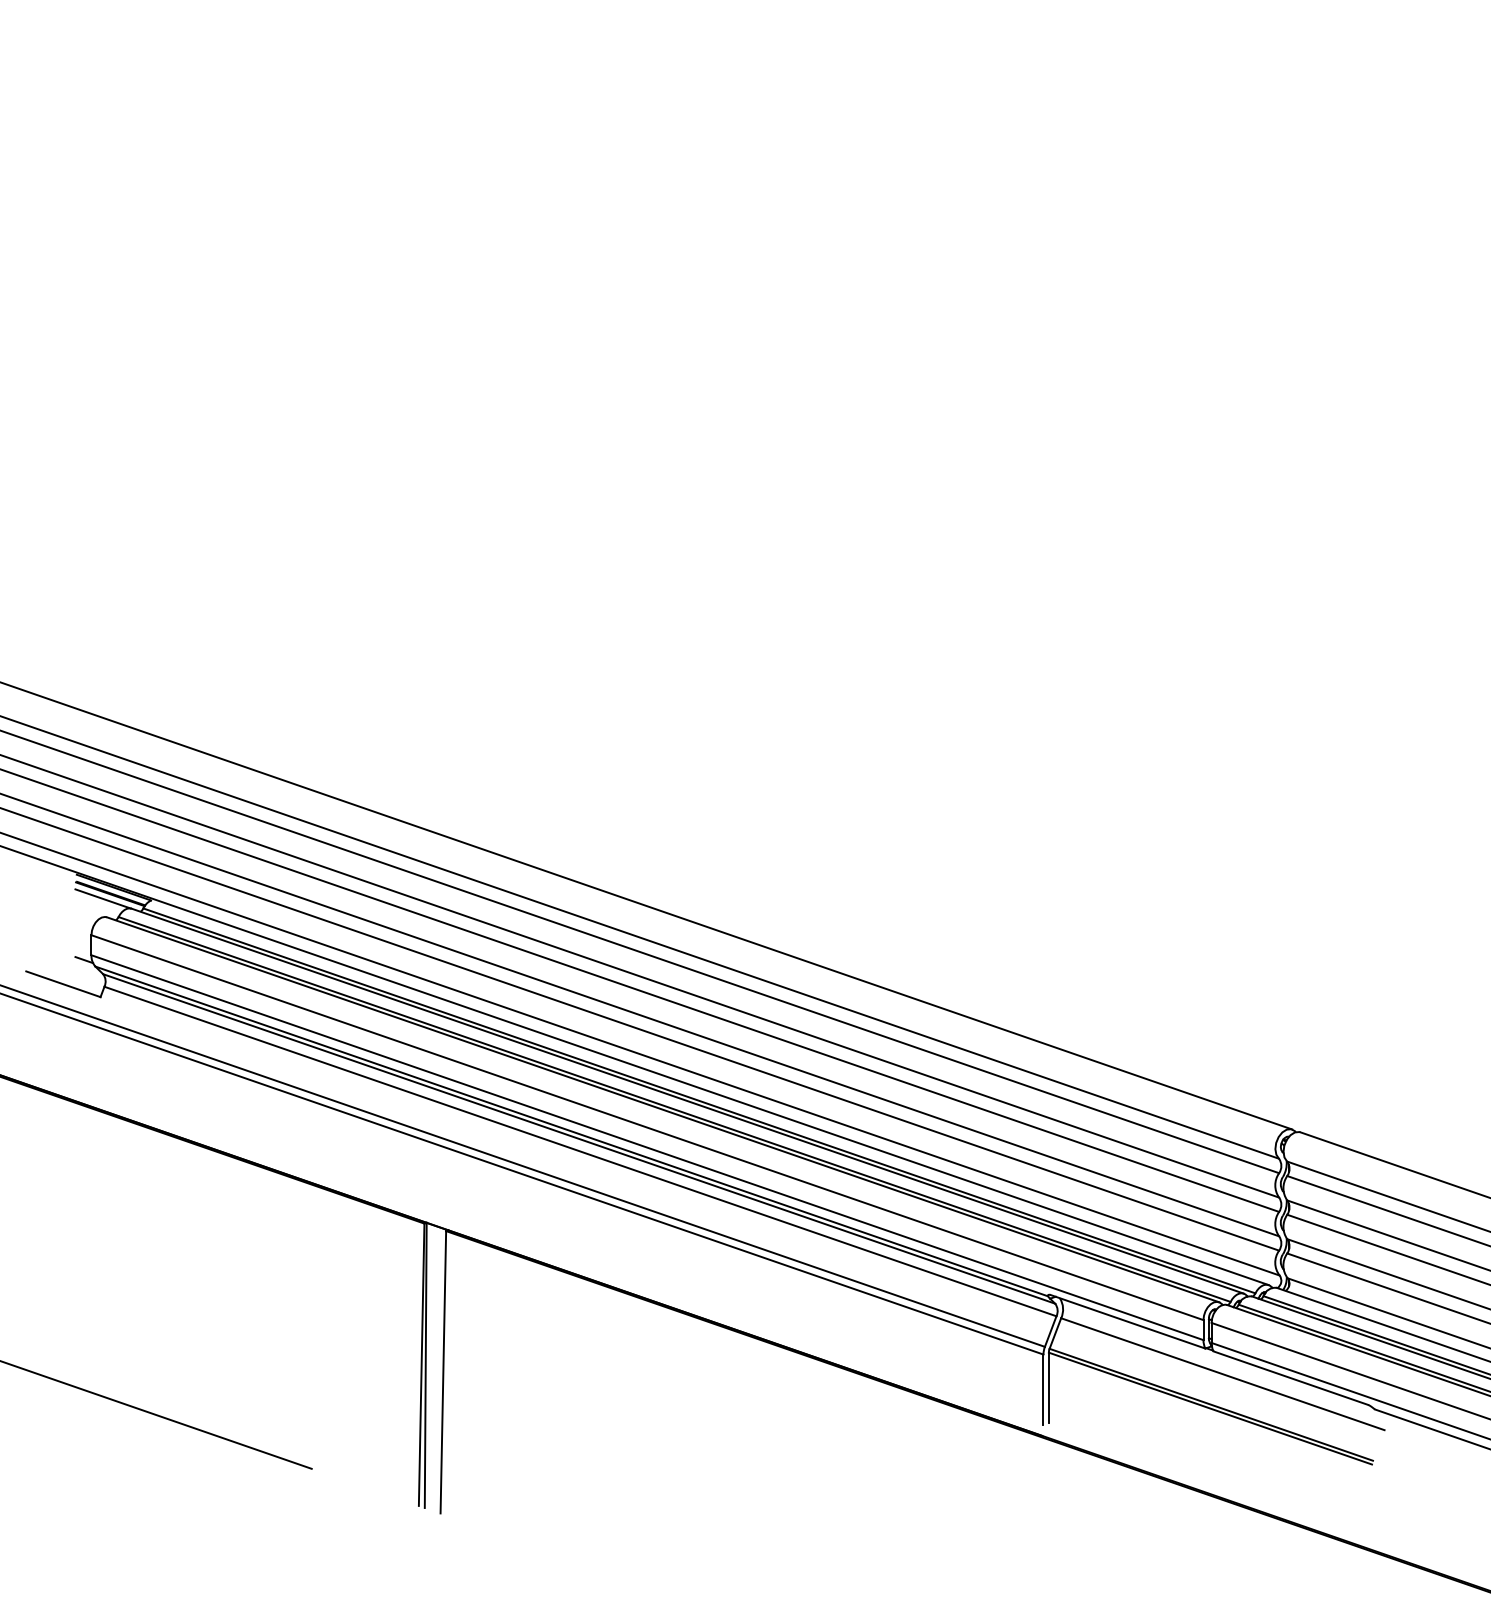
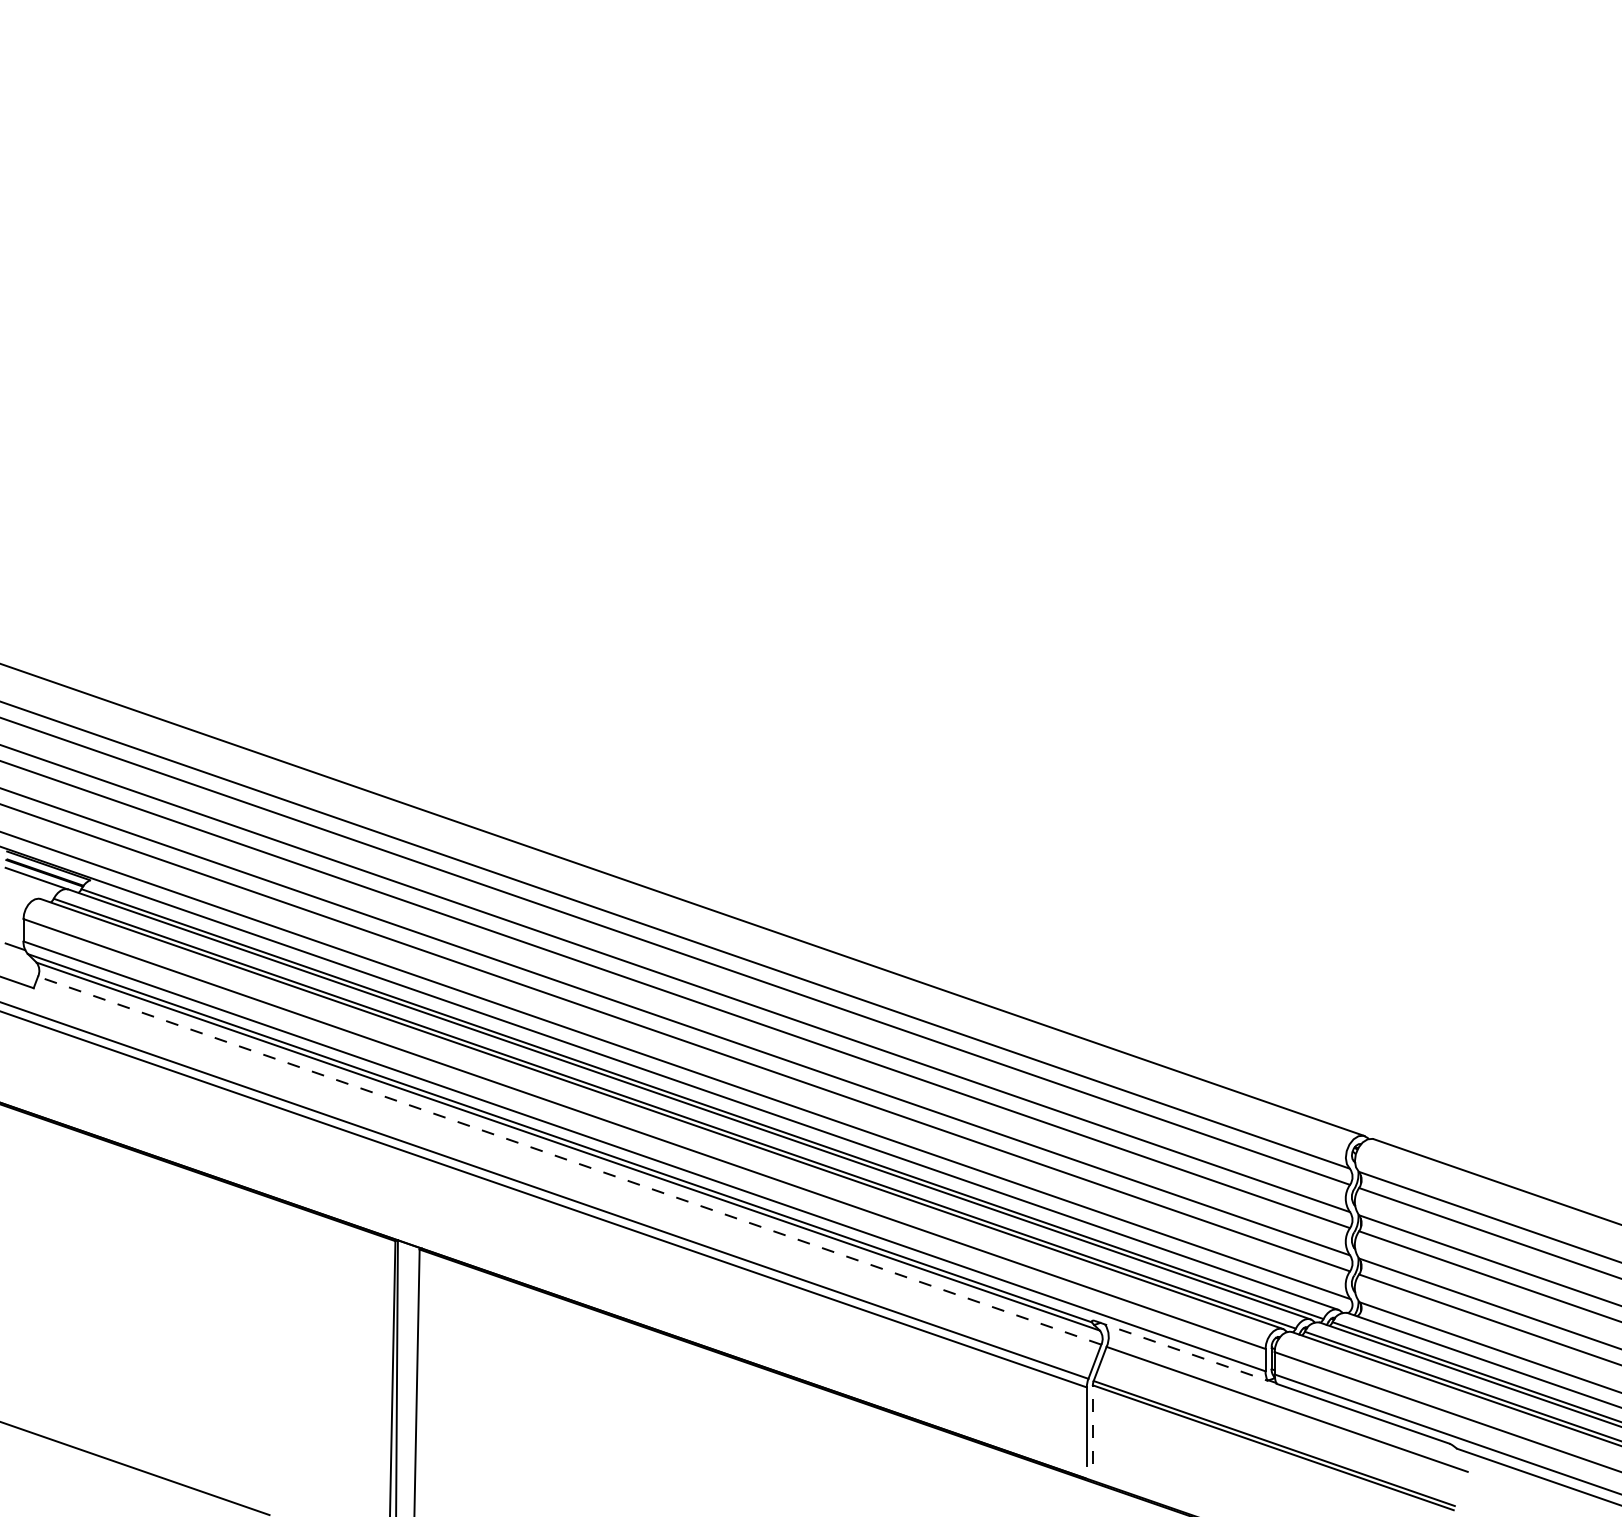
line: (580, 1151) -> (569, 1160), solid -> dashed
line: (1128, 1321) -> (1181, 1350), solid -> dashed
line: (1048, 1387) -> (1092, 1424), solid -> dashed

